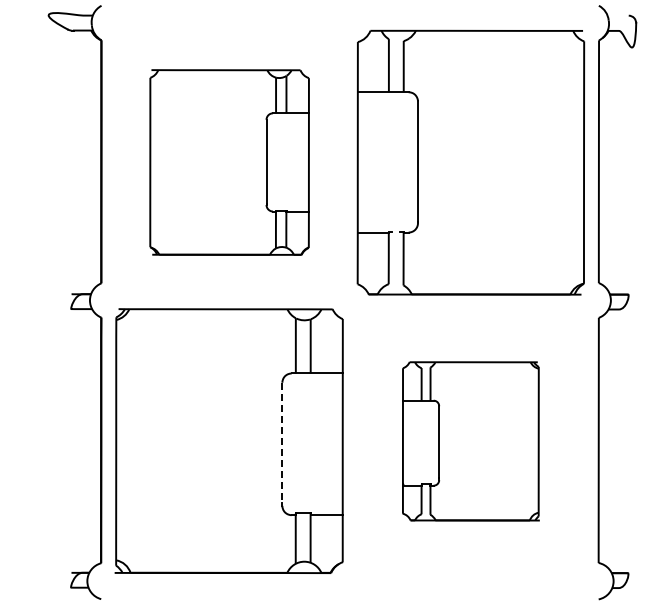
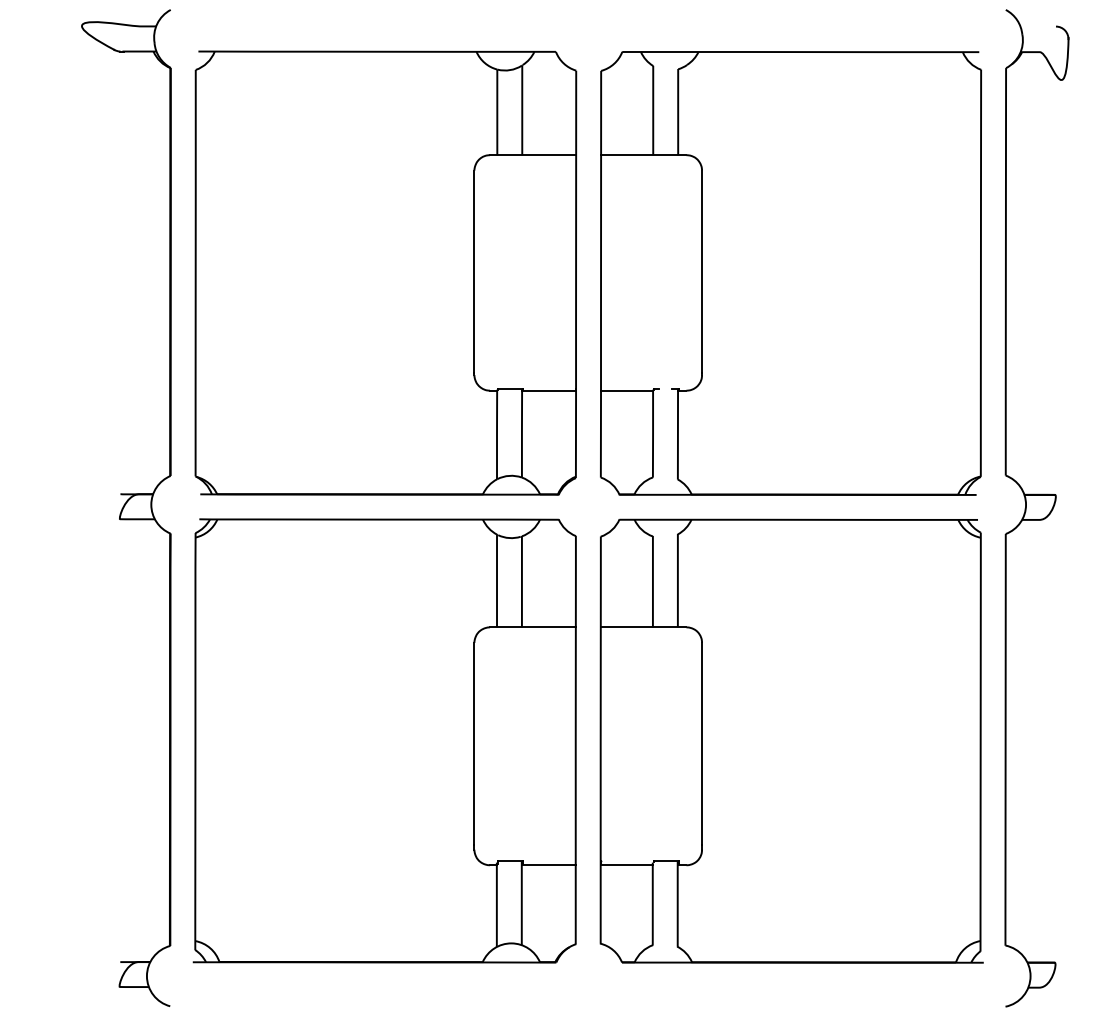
part: (229, 162) -> (385, 273), size x1.43
part: (470, 441) -> (790, 741), size x1.67
line: (282, 443) -> (474, 744), dashed -> solid

